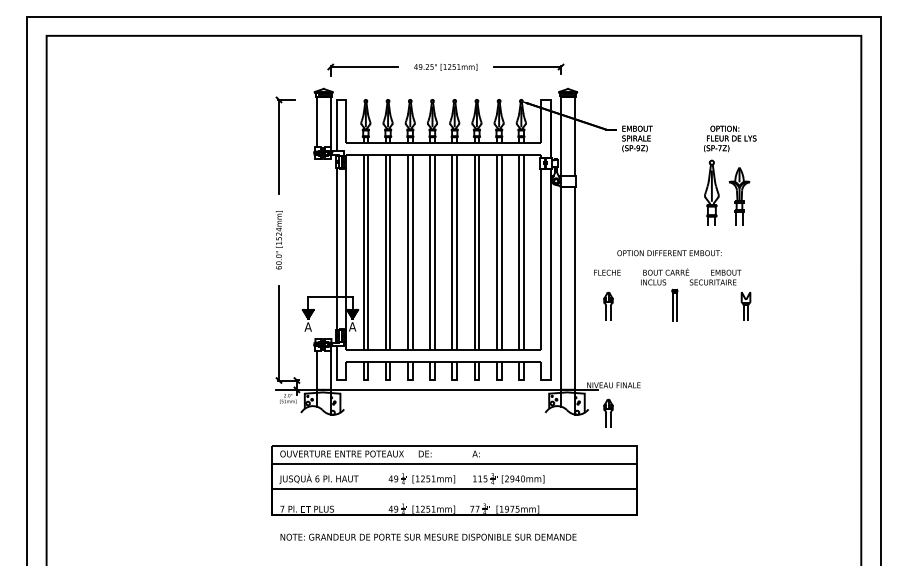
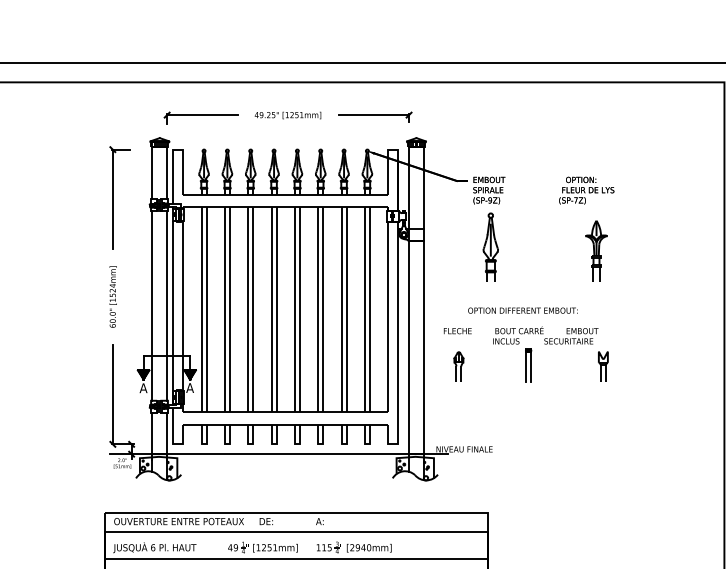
part: (711, 192) -> (490, 246), moved
line: (316, 248) -> (152, 305), added
line: (330, 248) -> (166, 305), added
part: (608, 412) -> (458, 477), removed

